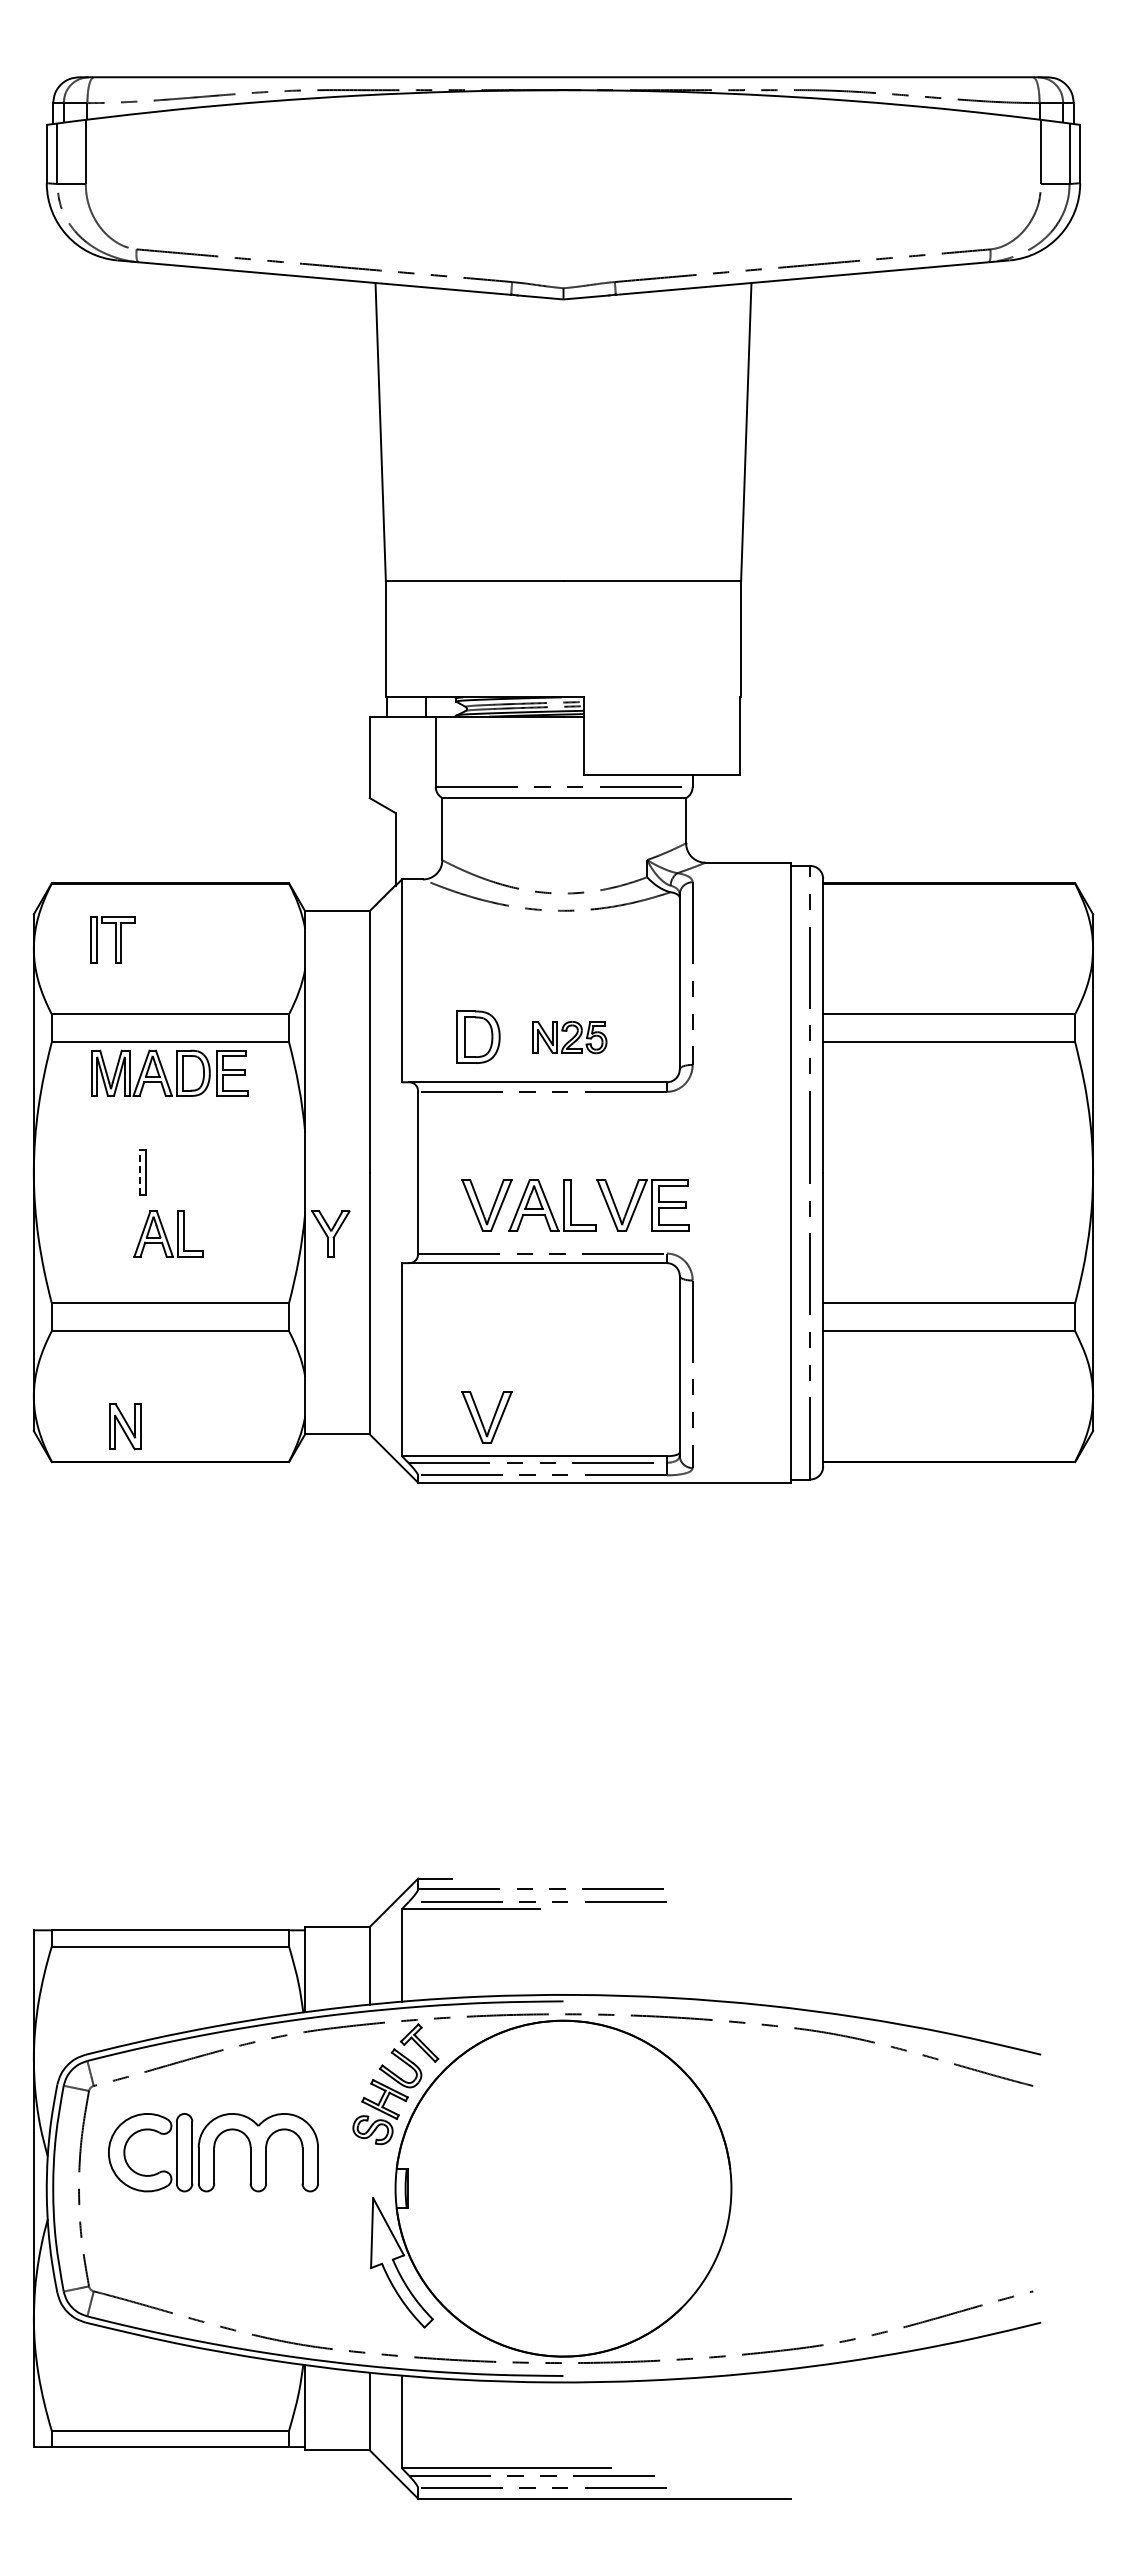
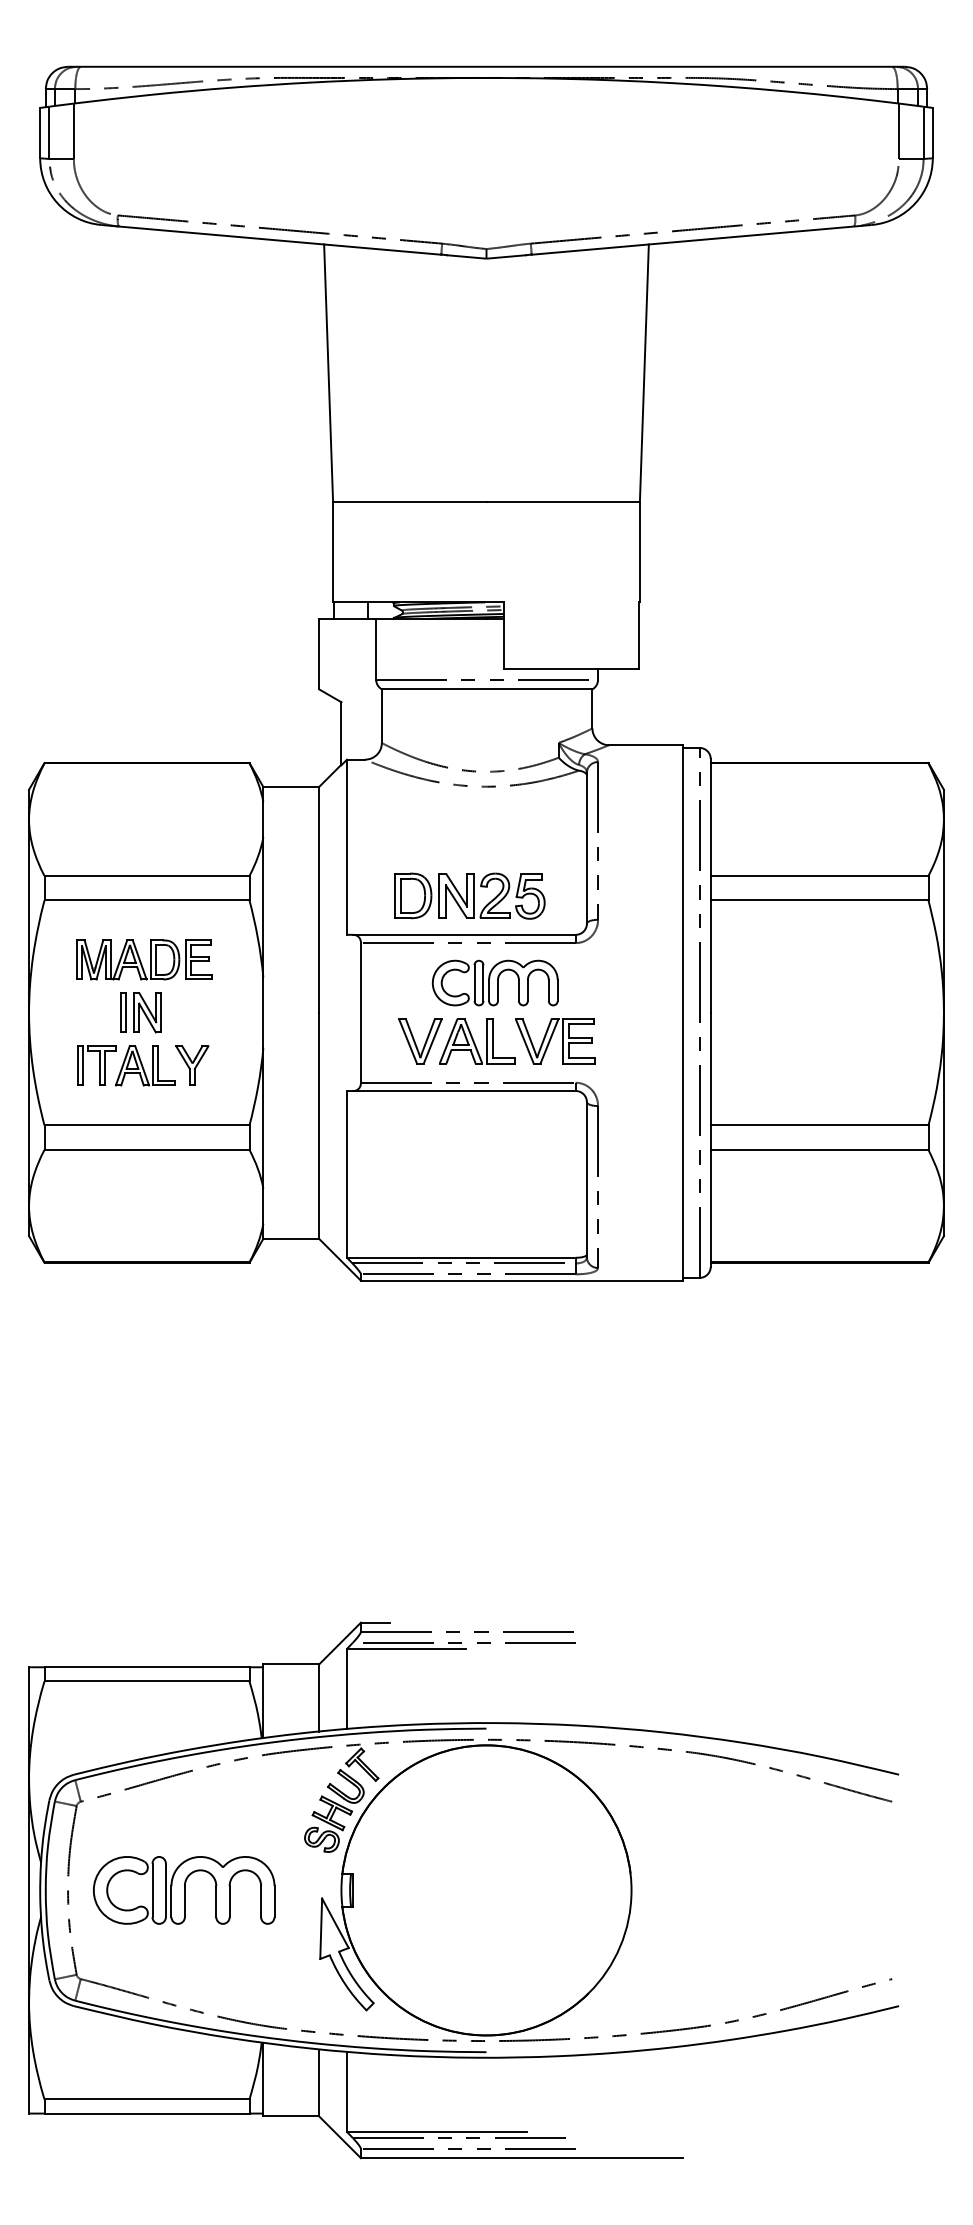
part: (112, 939) -> (96, 1065), moved
part: (569, 1037) -> (491, 896), size x1.67
part: (169, 1072) -> (144, 959), moved
part: (573, 1137) -> (495, 982), added
line: (140, 1172) -> (121, 1012), dashed -> solid
part: (330, 1233) -> (191, 1065), moved
part: (486, 1417) -> (419, 1224), removed
part: (125, 1426) -> (147, 1012), moved
part: (213, 2152) -> (184, 1890), moved

